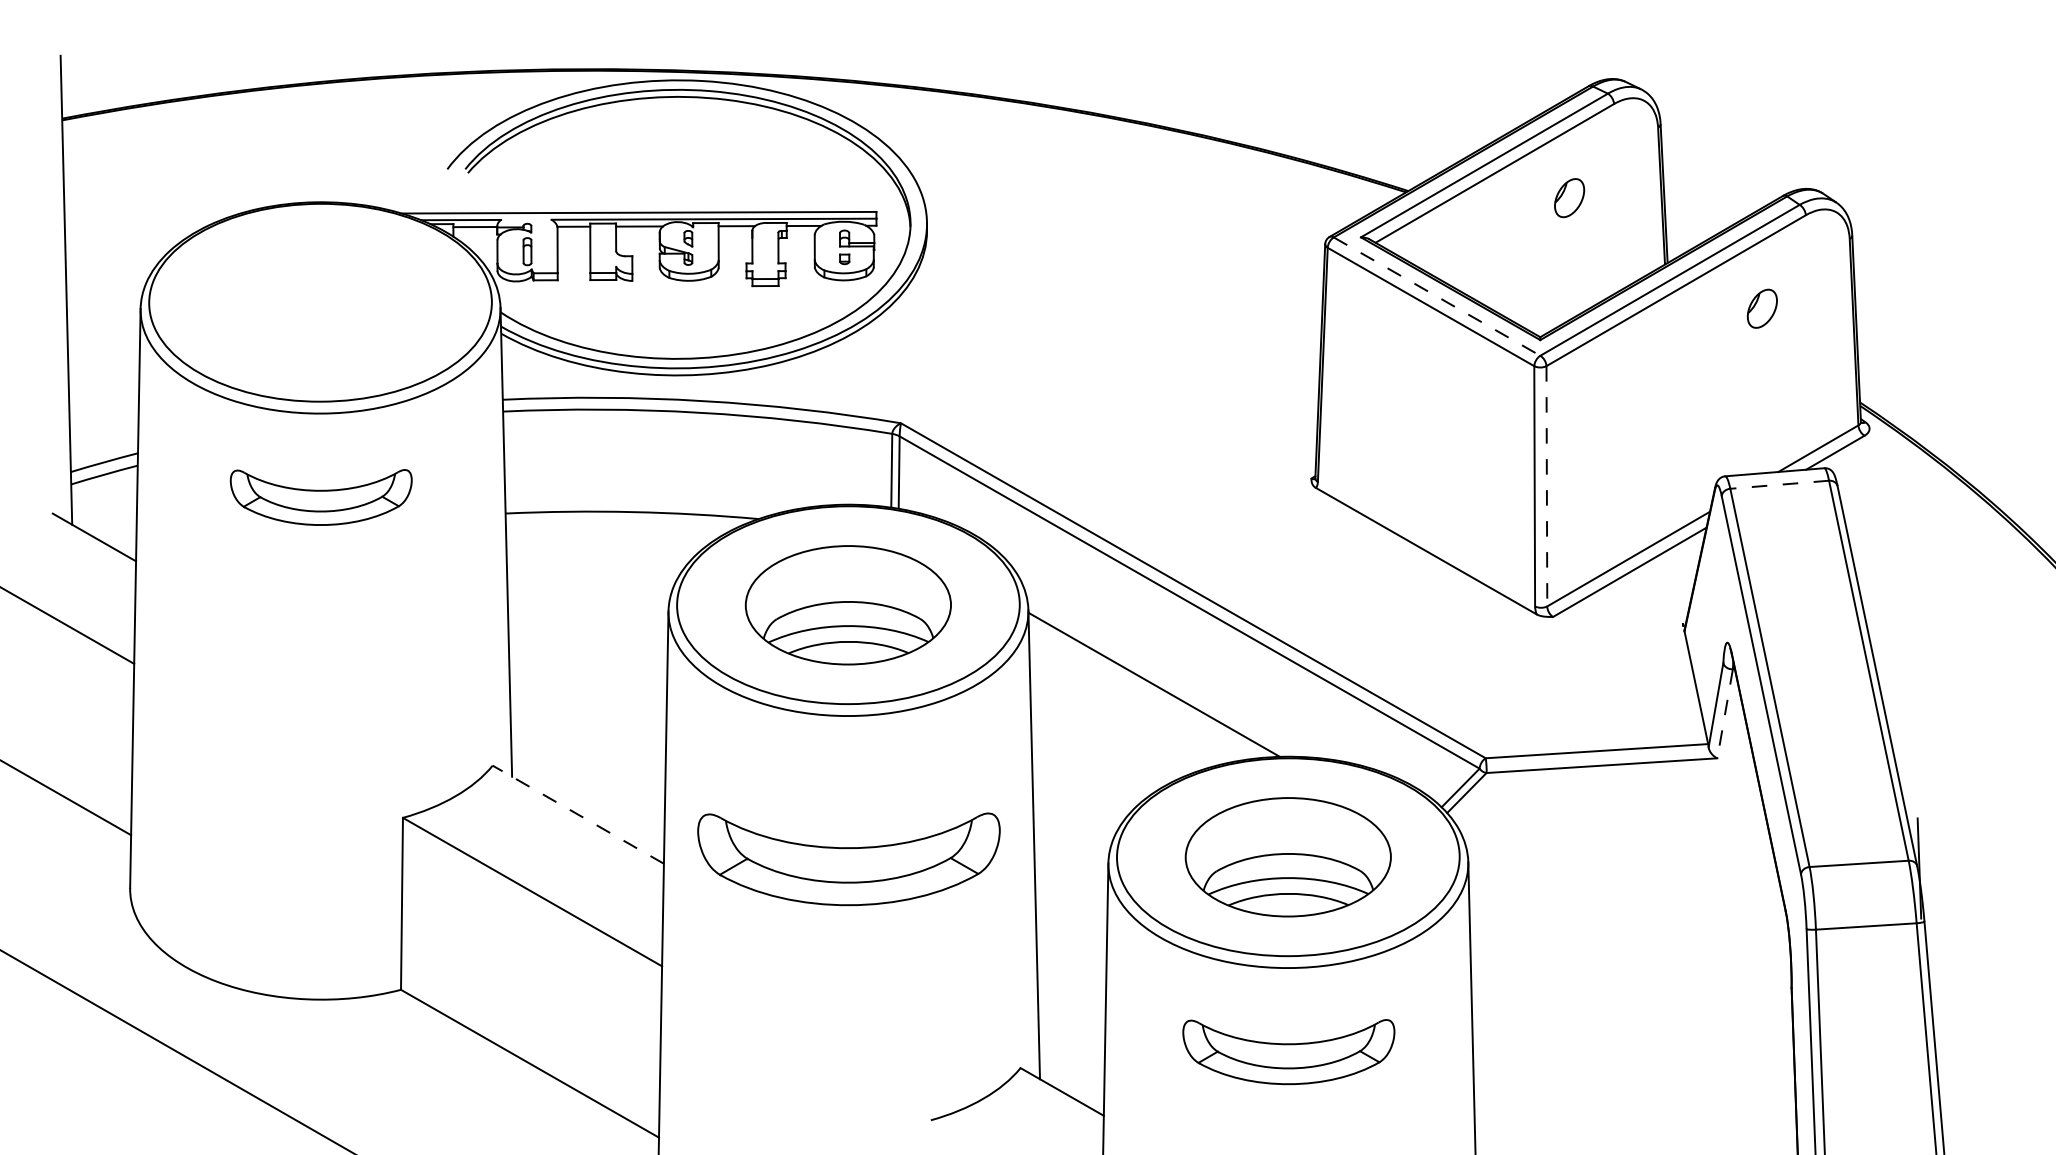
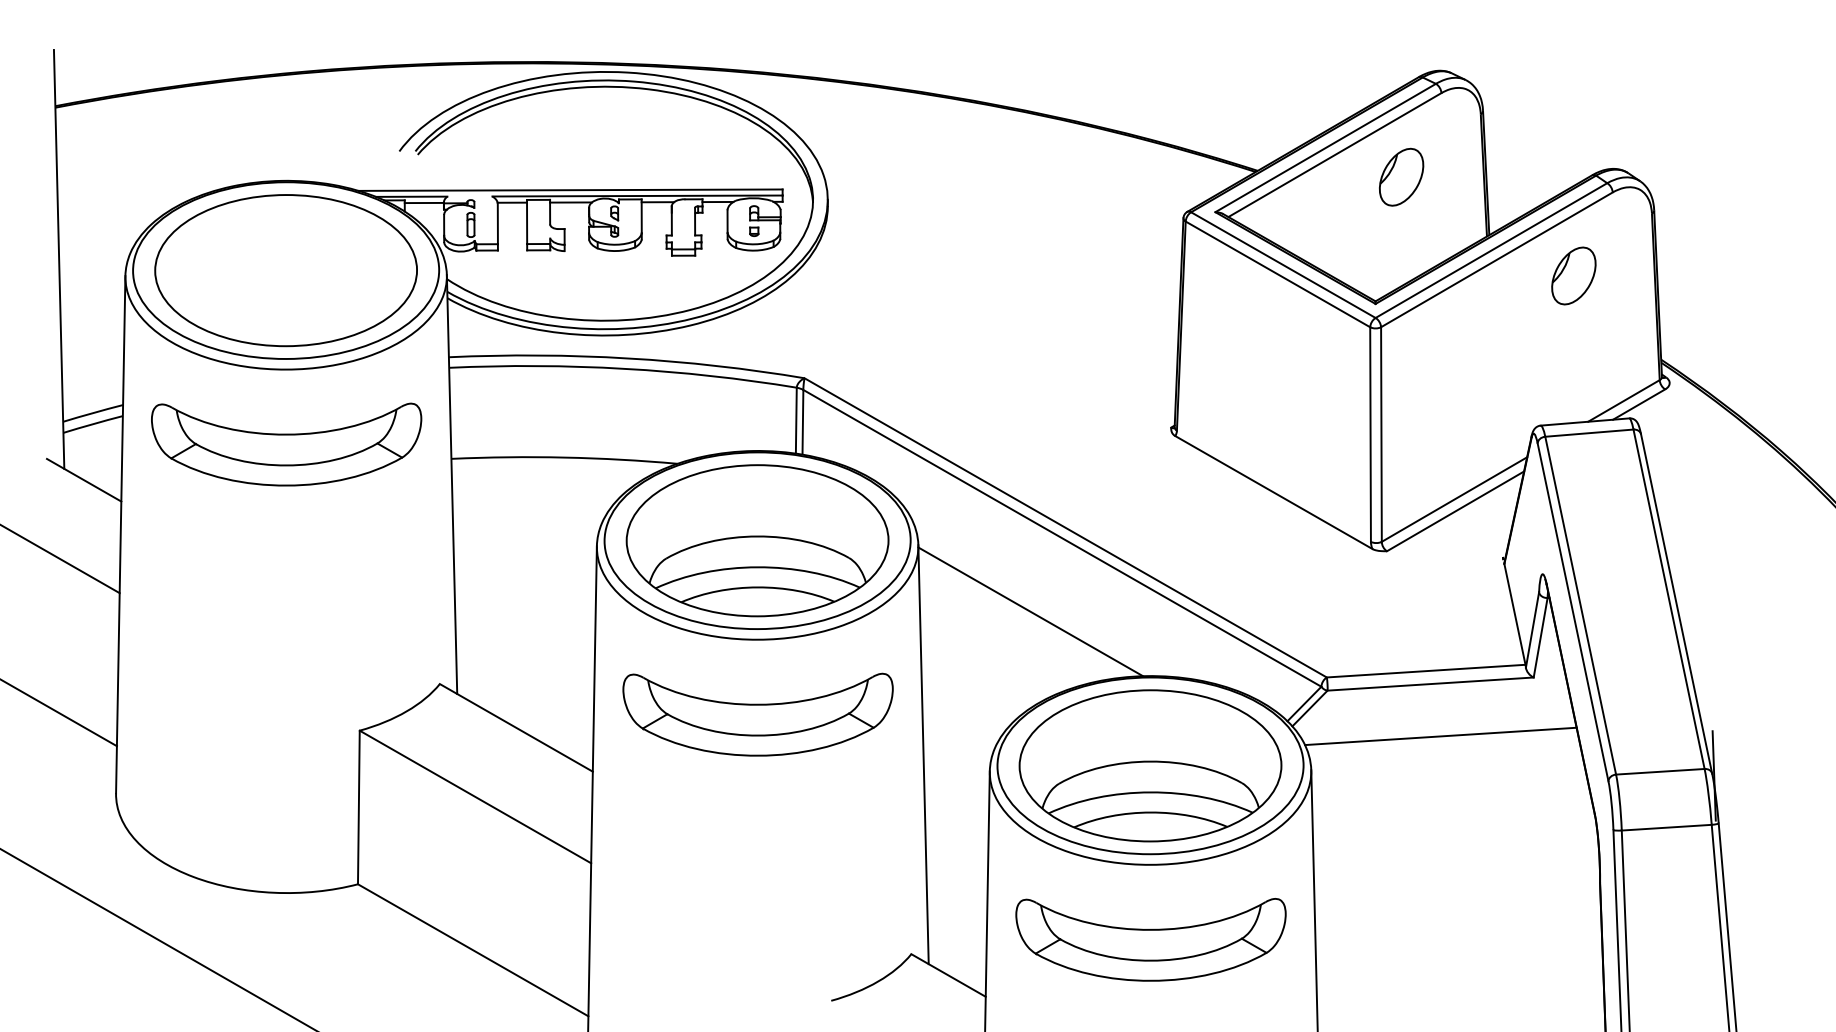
part: (1569, 197) -> (1401, 176), size x1.67
line: (1437, 297) -> (1283, 265), dashed -> solid
part: (319, 302) -> (285, 270), added
part: (1761, 308) -> (1573, 275), size x1.67
line: (1778, 485) -> (1588, 433), dashed -> solid
line: (1546, 487) -> (1381, 435), dashed -> solid
part: (320, 497) -> (286, 444), size x1.67
part: (848, 604) -> (757, 540), size x1.43
line: (1724, 714) -> (1540, 638), dashed -> solid
line: (577, 814) -> (515, 727), dashed -> solid
line: (1612, 824) -> (1440, 736), added
part: (1288, 856) -> (1150, 765), size x1.43
part: (848, 859) -> (757, 714), moved
part: (1288, 1051) -> (1150, 939), size x1.43

